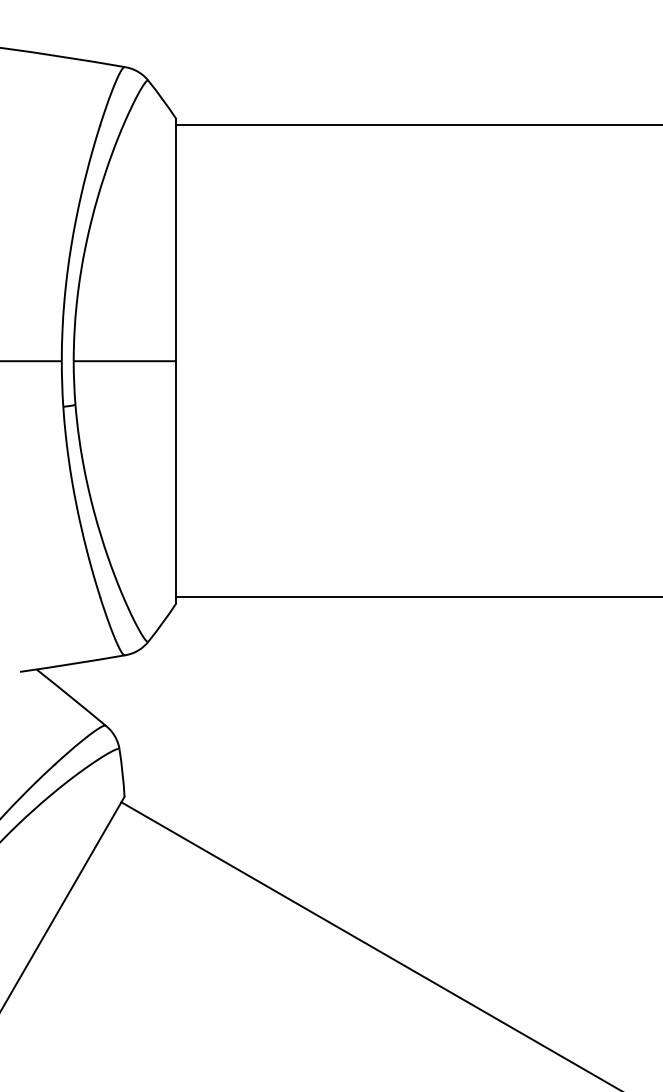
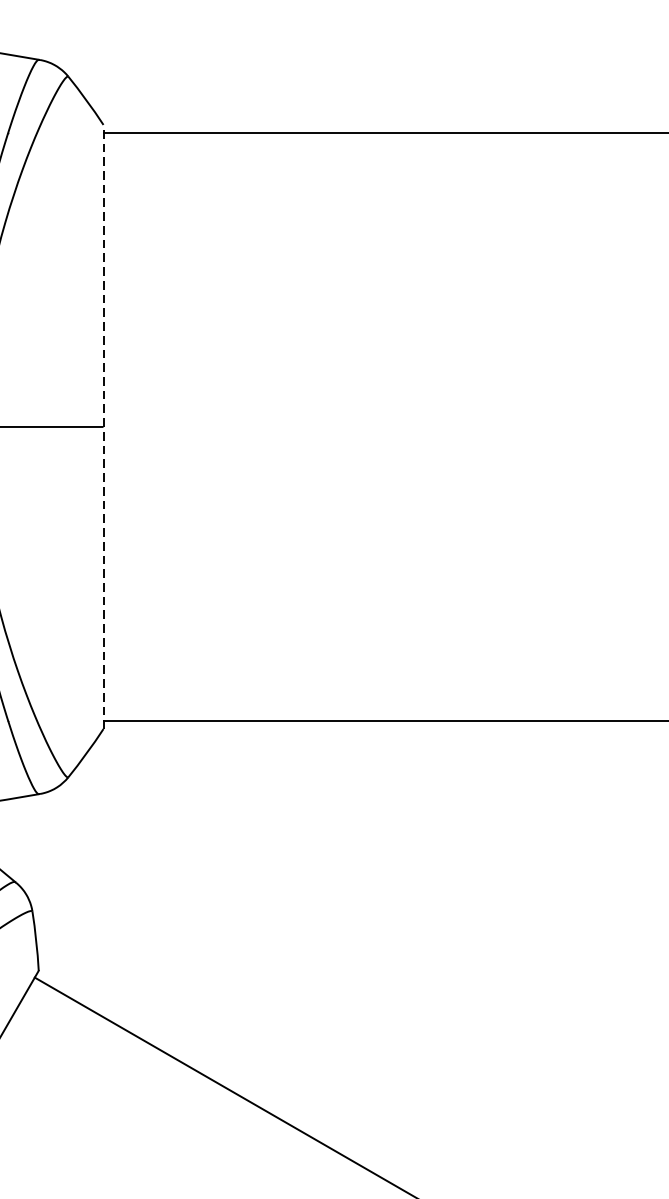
line: (176, 361) -> (103, 427), solid -> dashed

